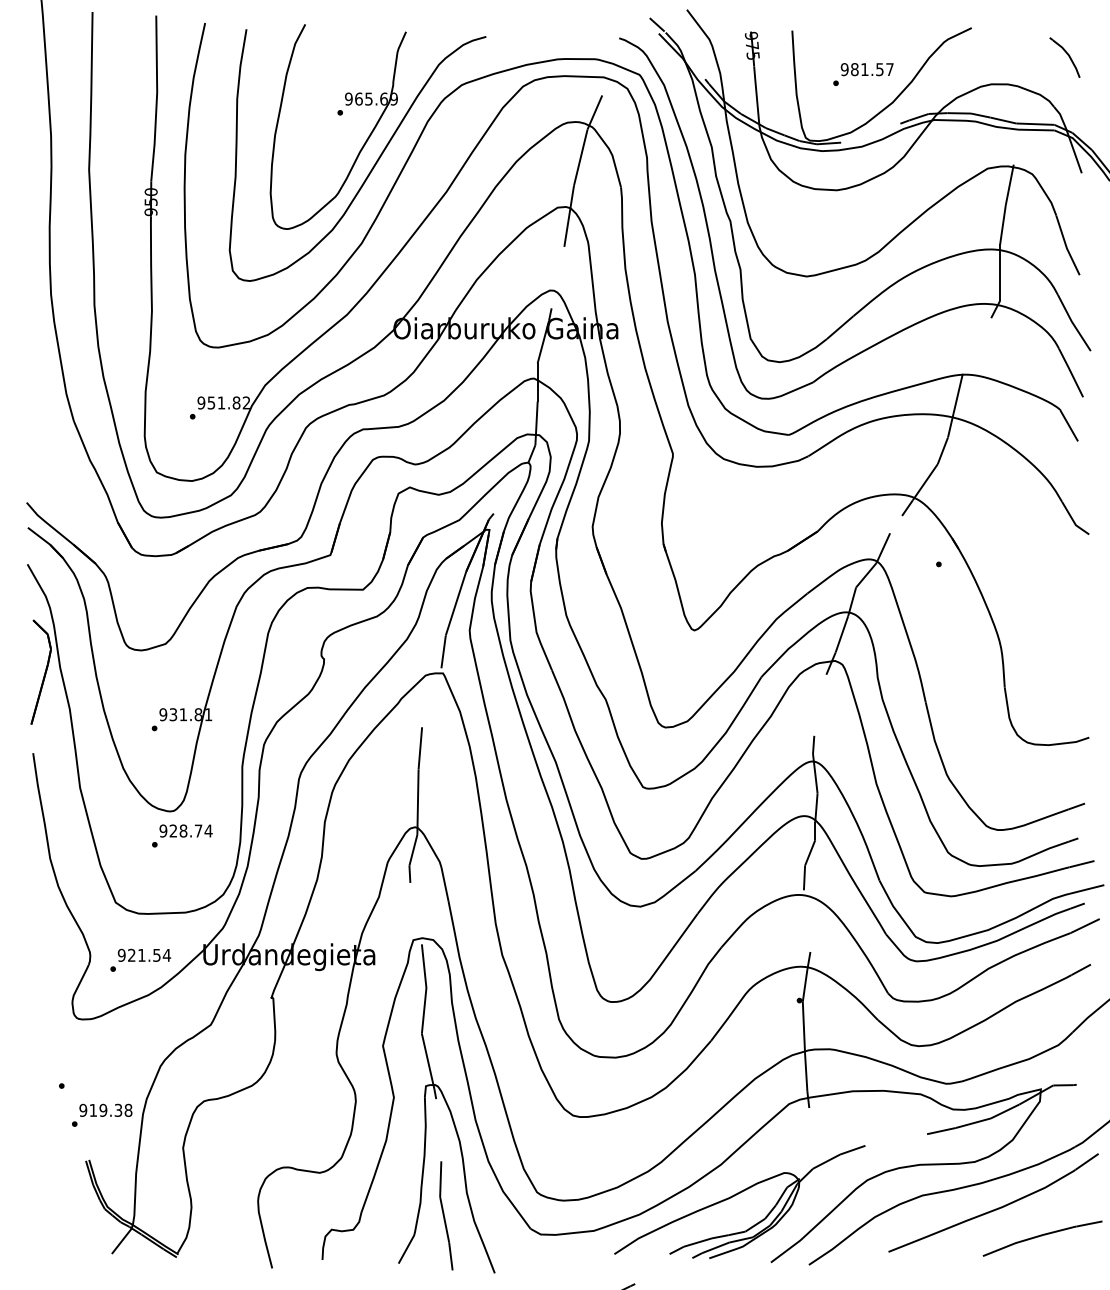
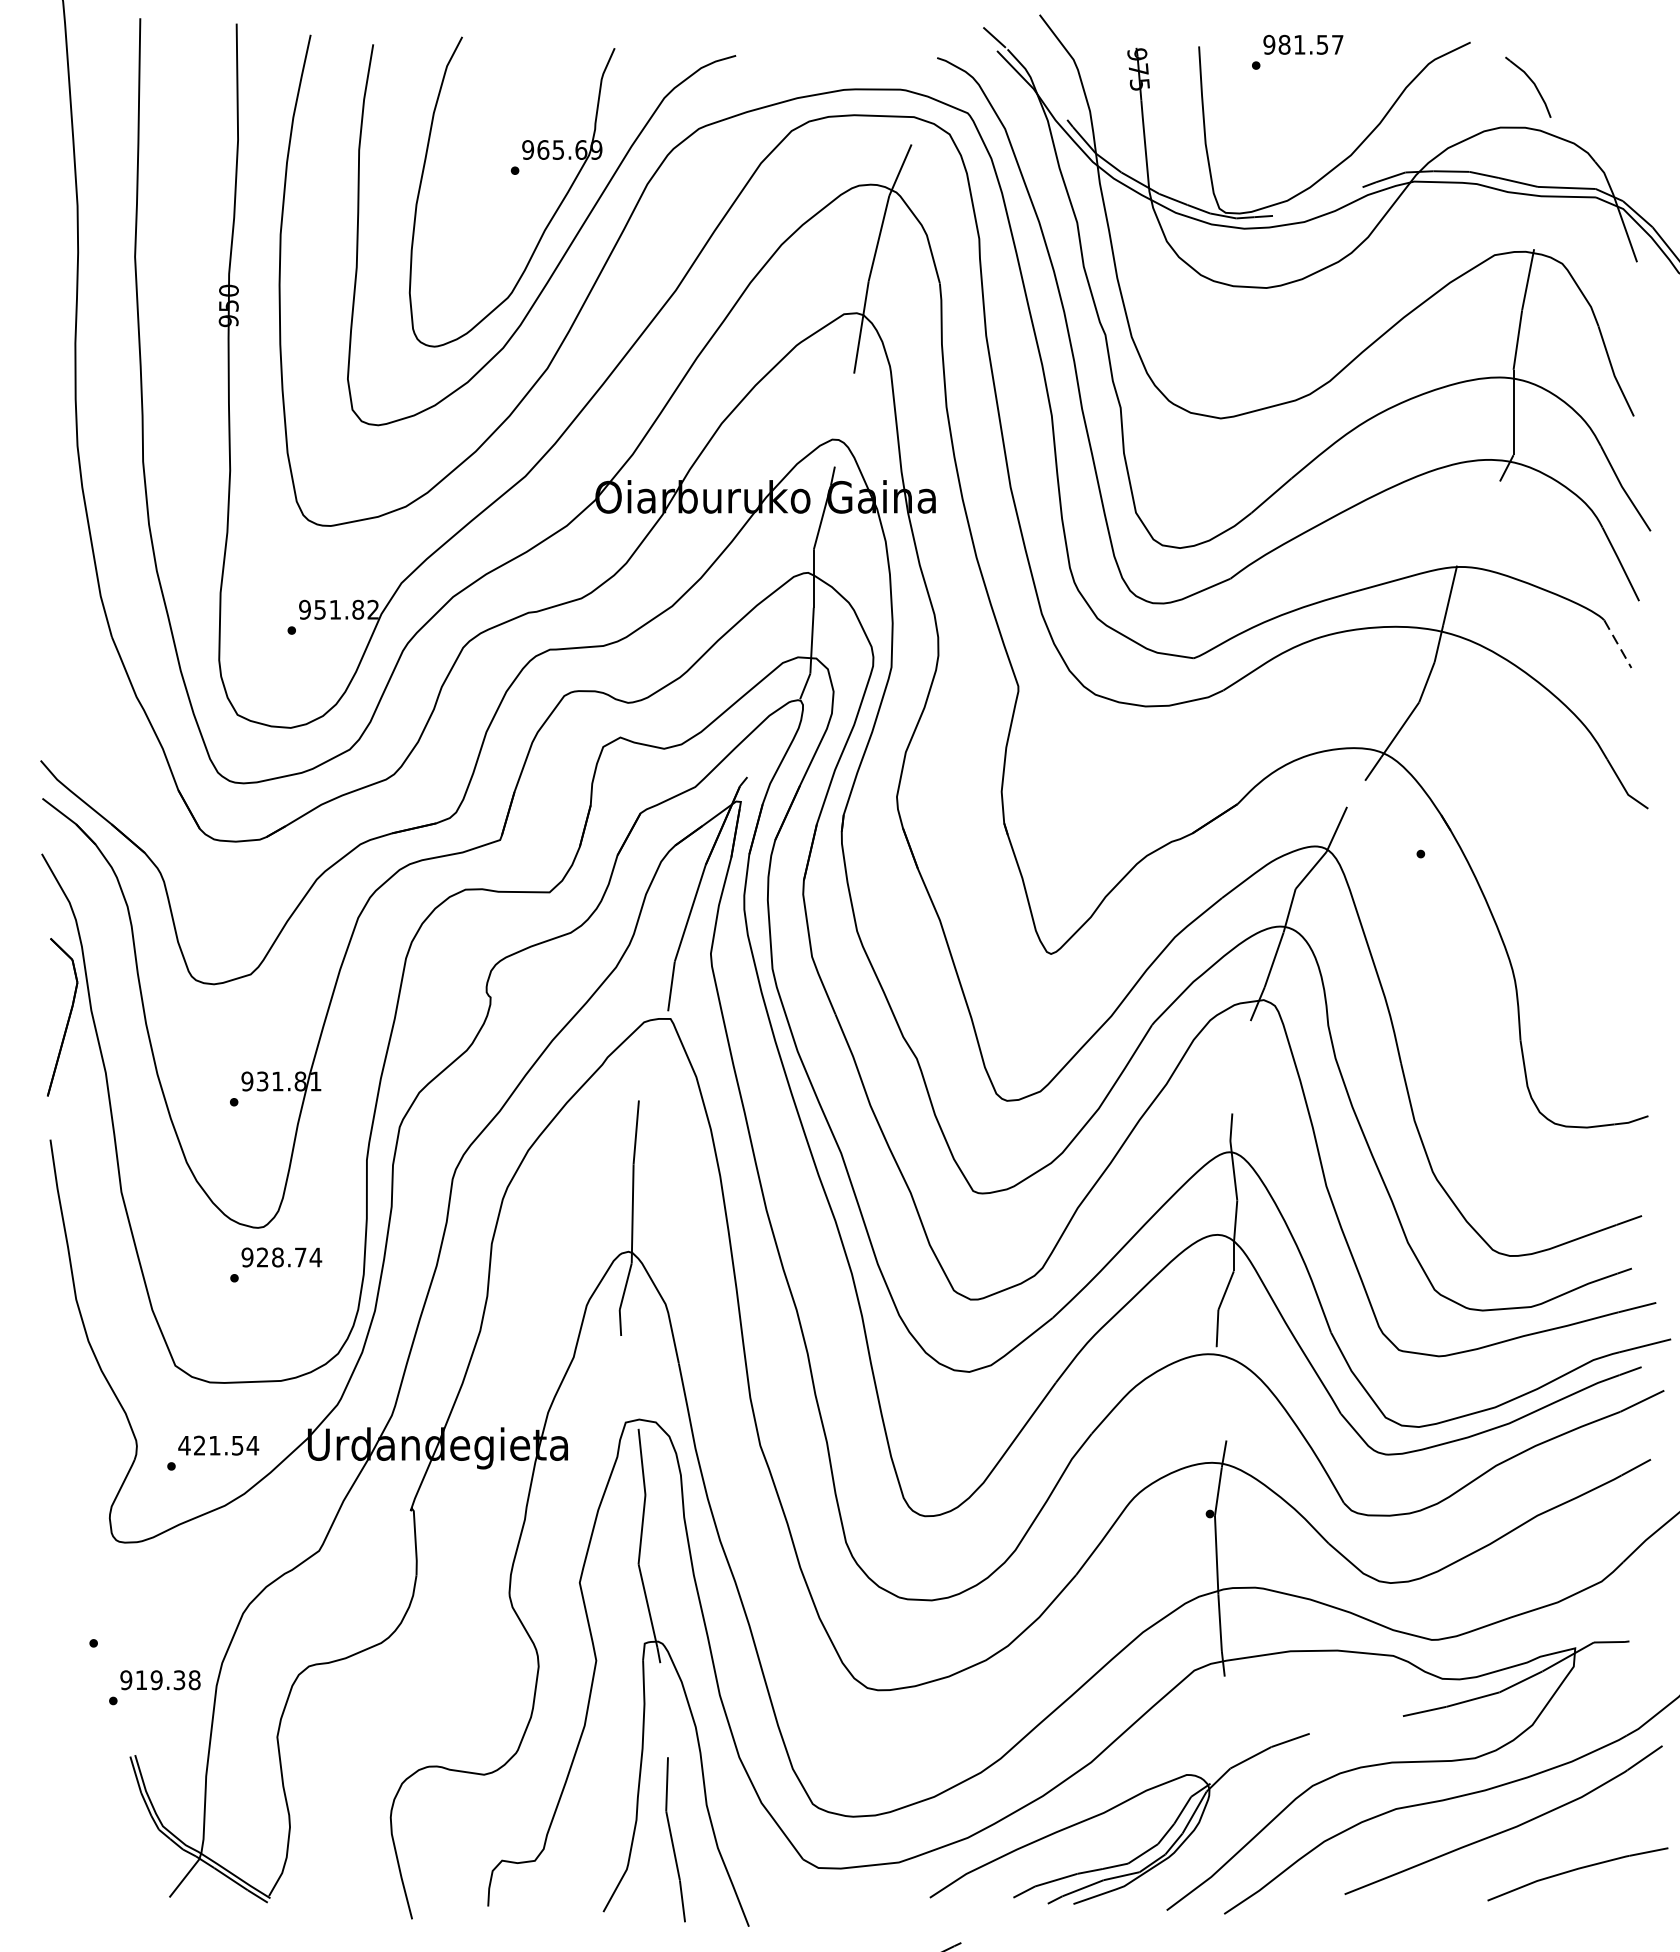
part: (1064, 57) -> (1527, 87), moved
text: (863, 74) -> (1297, 52), moved
line: (1069, 426) -> (1618, 645), solid -> dashed
text: (121, 954) -> (184, 1444), 921.54 -> 421.54

